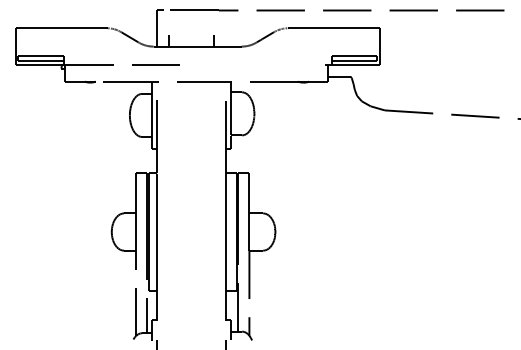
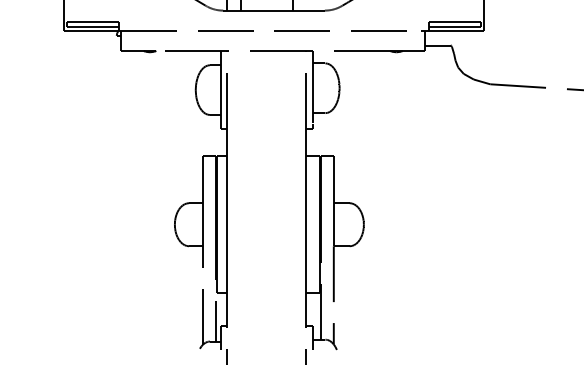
part: (245, 64) -> (329, 31), added

